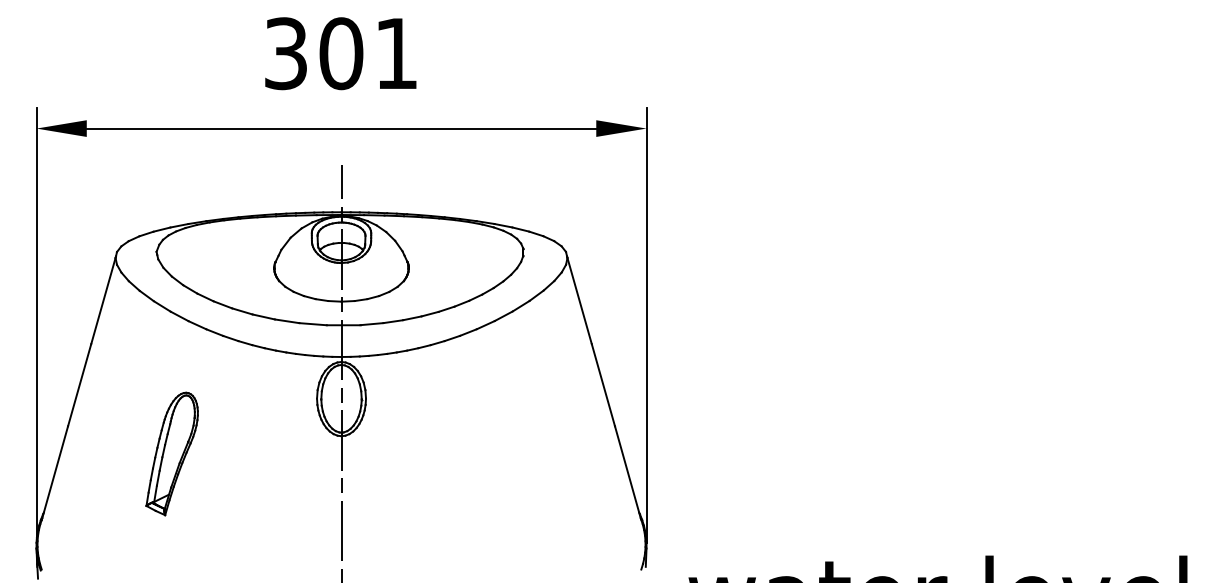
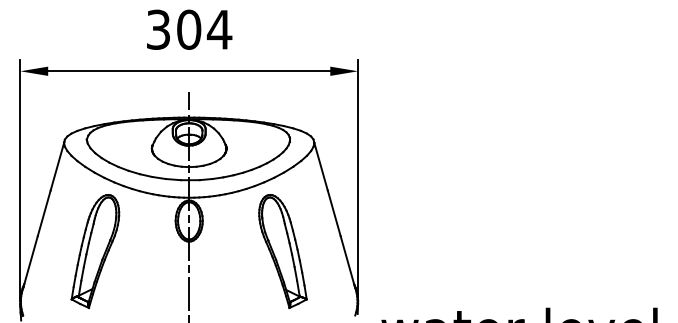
text: (396, 53) -> (219, 29), 301 -> 304
part: (172, 454) -> (95, 251), size x1.67
part: (509, 454) -> (282, 251), added

